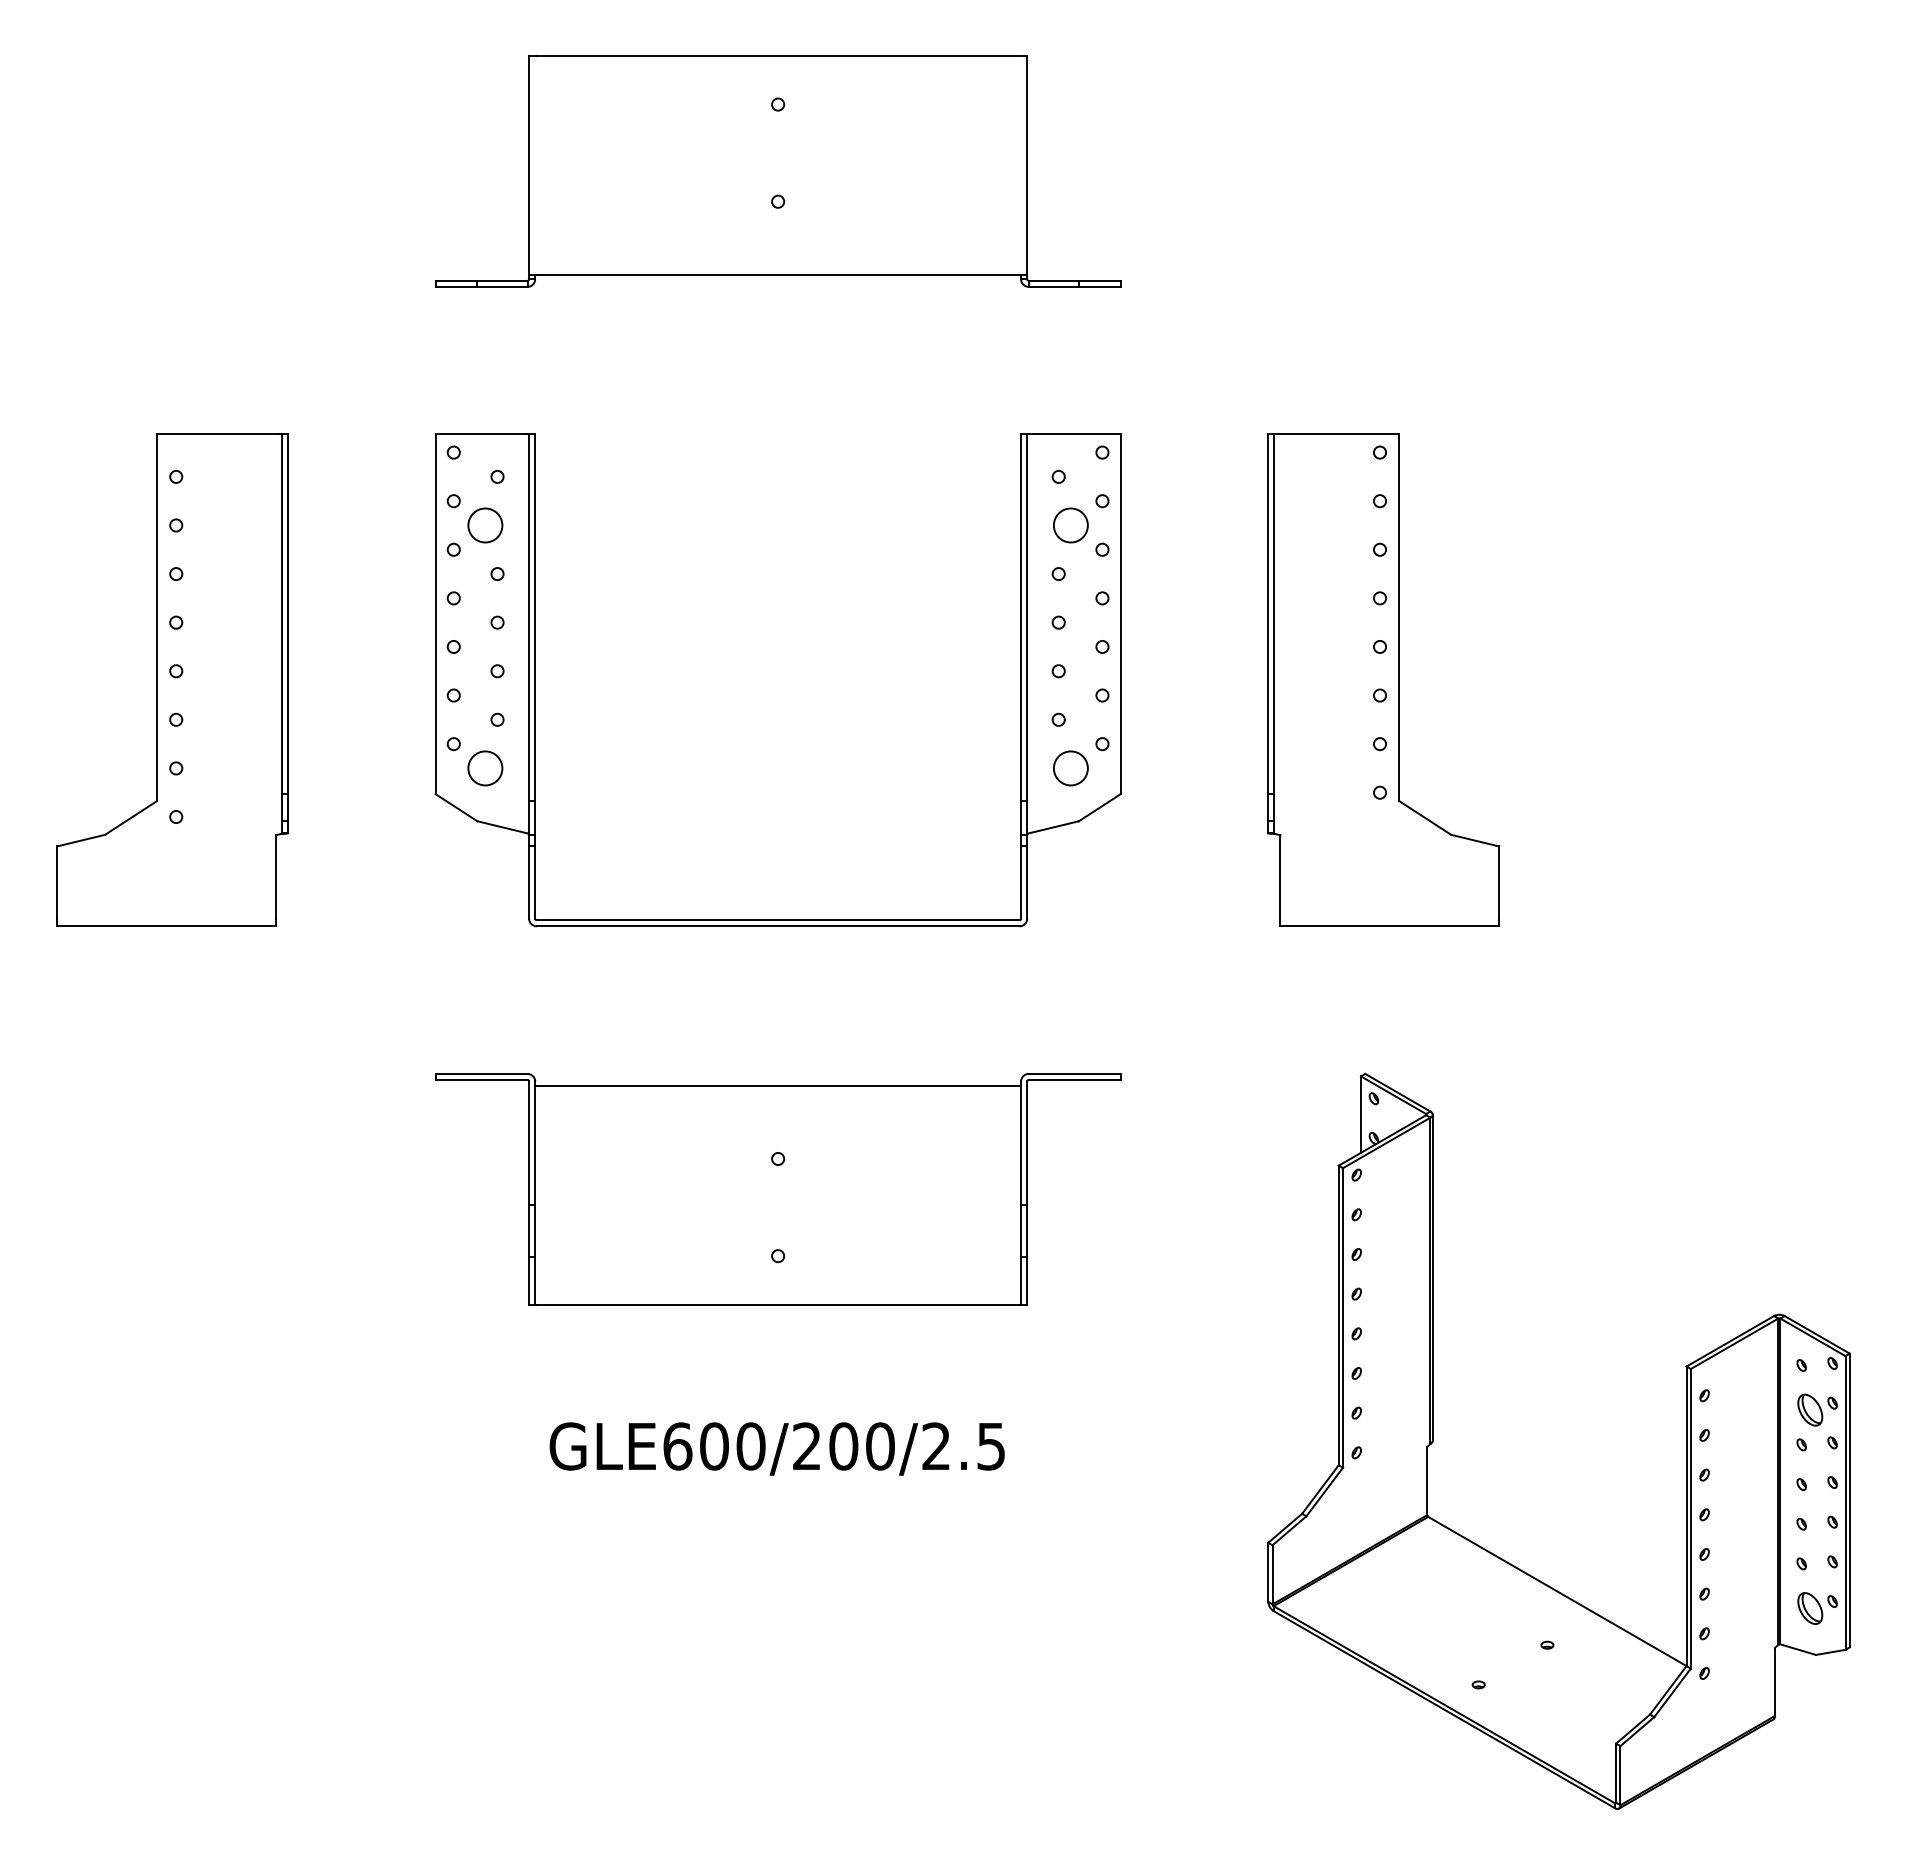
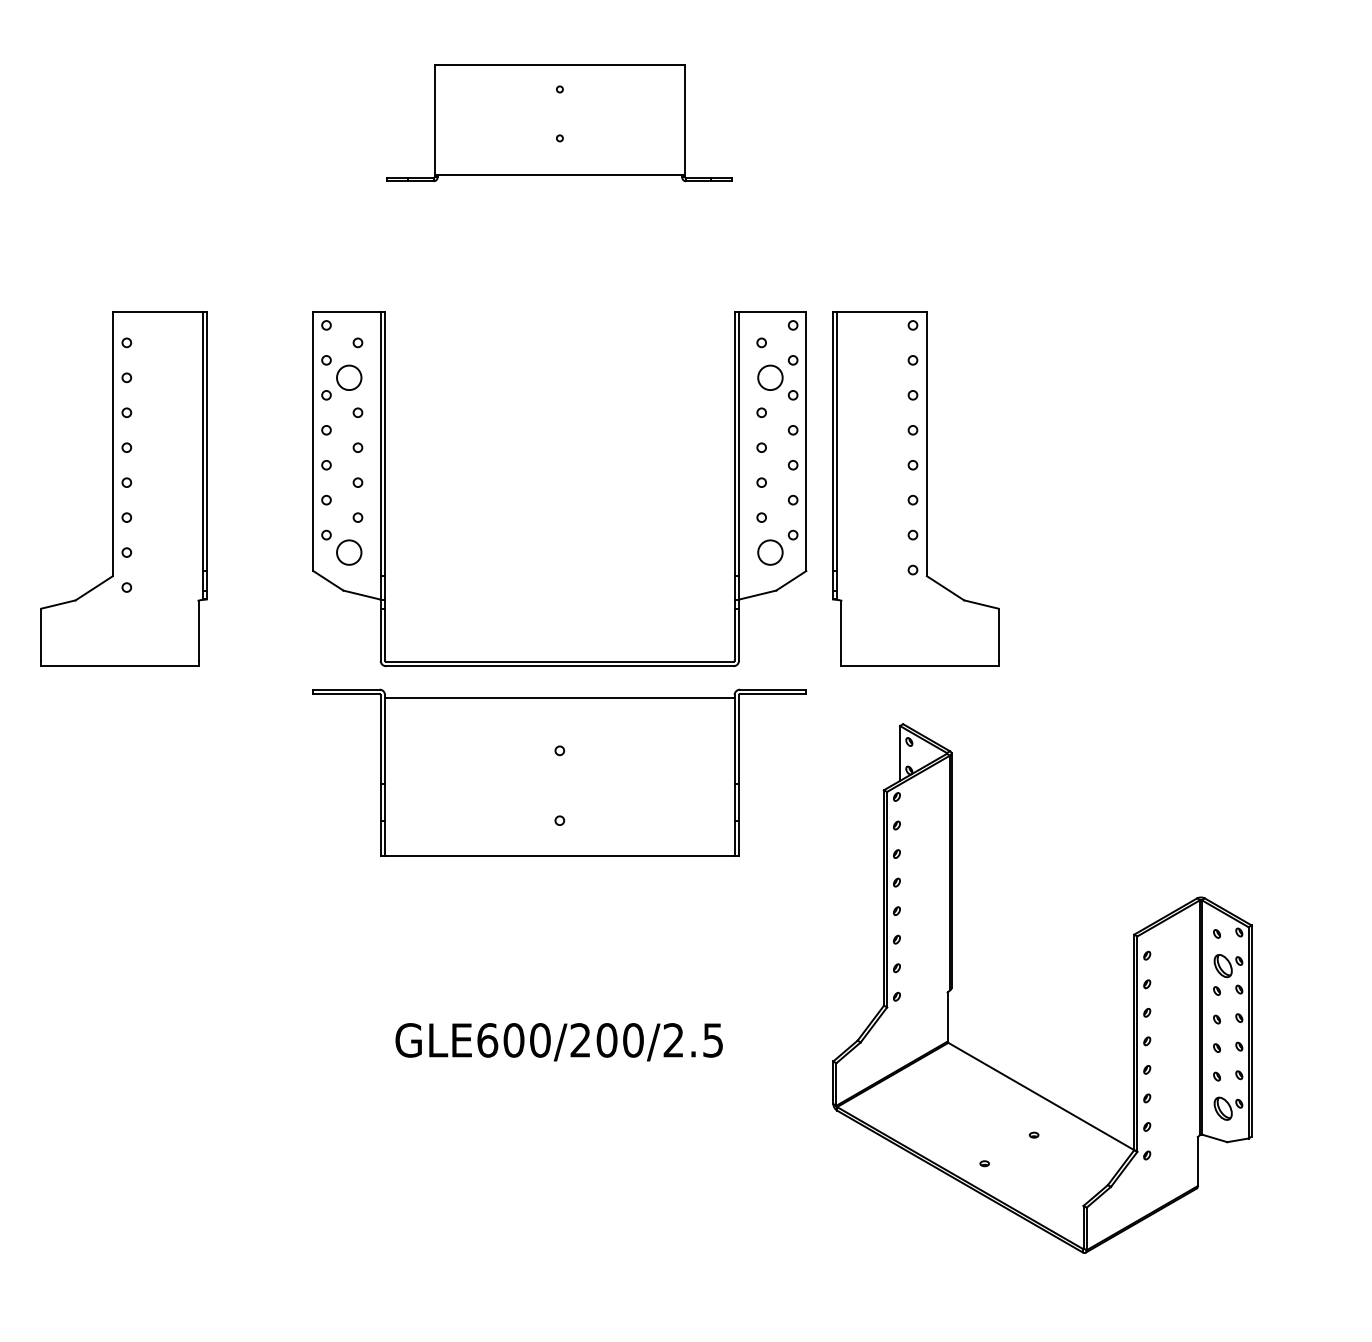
part: (778, 171) -> (560, 123), size x0.7
part: (1383, 679) -> (915, 488), moved
part: (778, 1189) -> (560, 772), moved
part: (1433, 1440) -> (952, 987), moved

